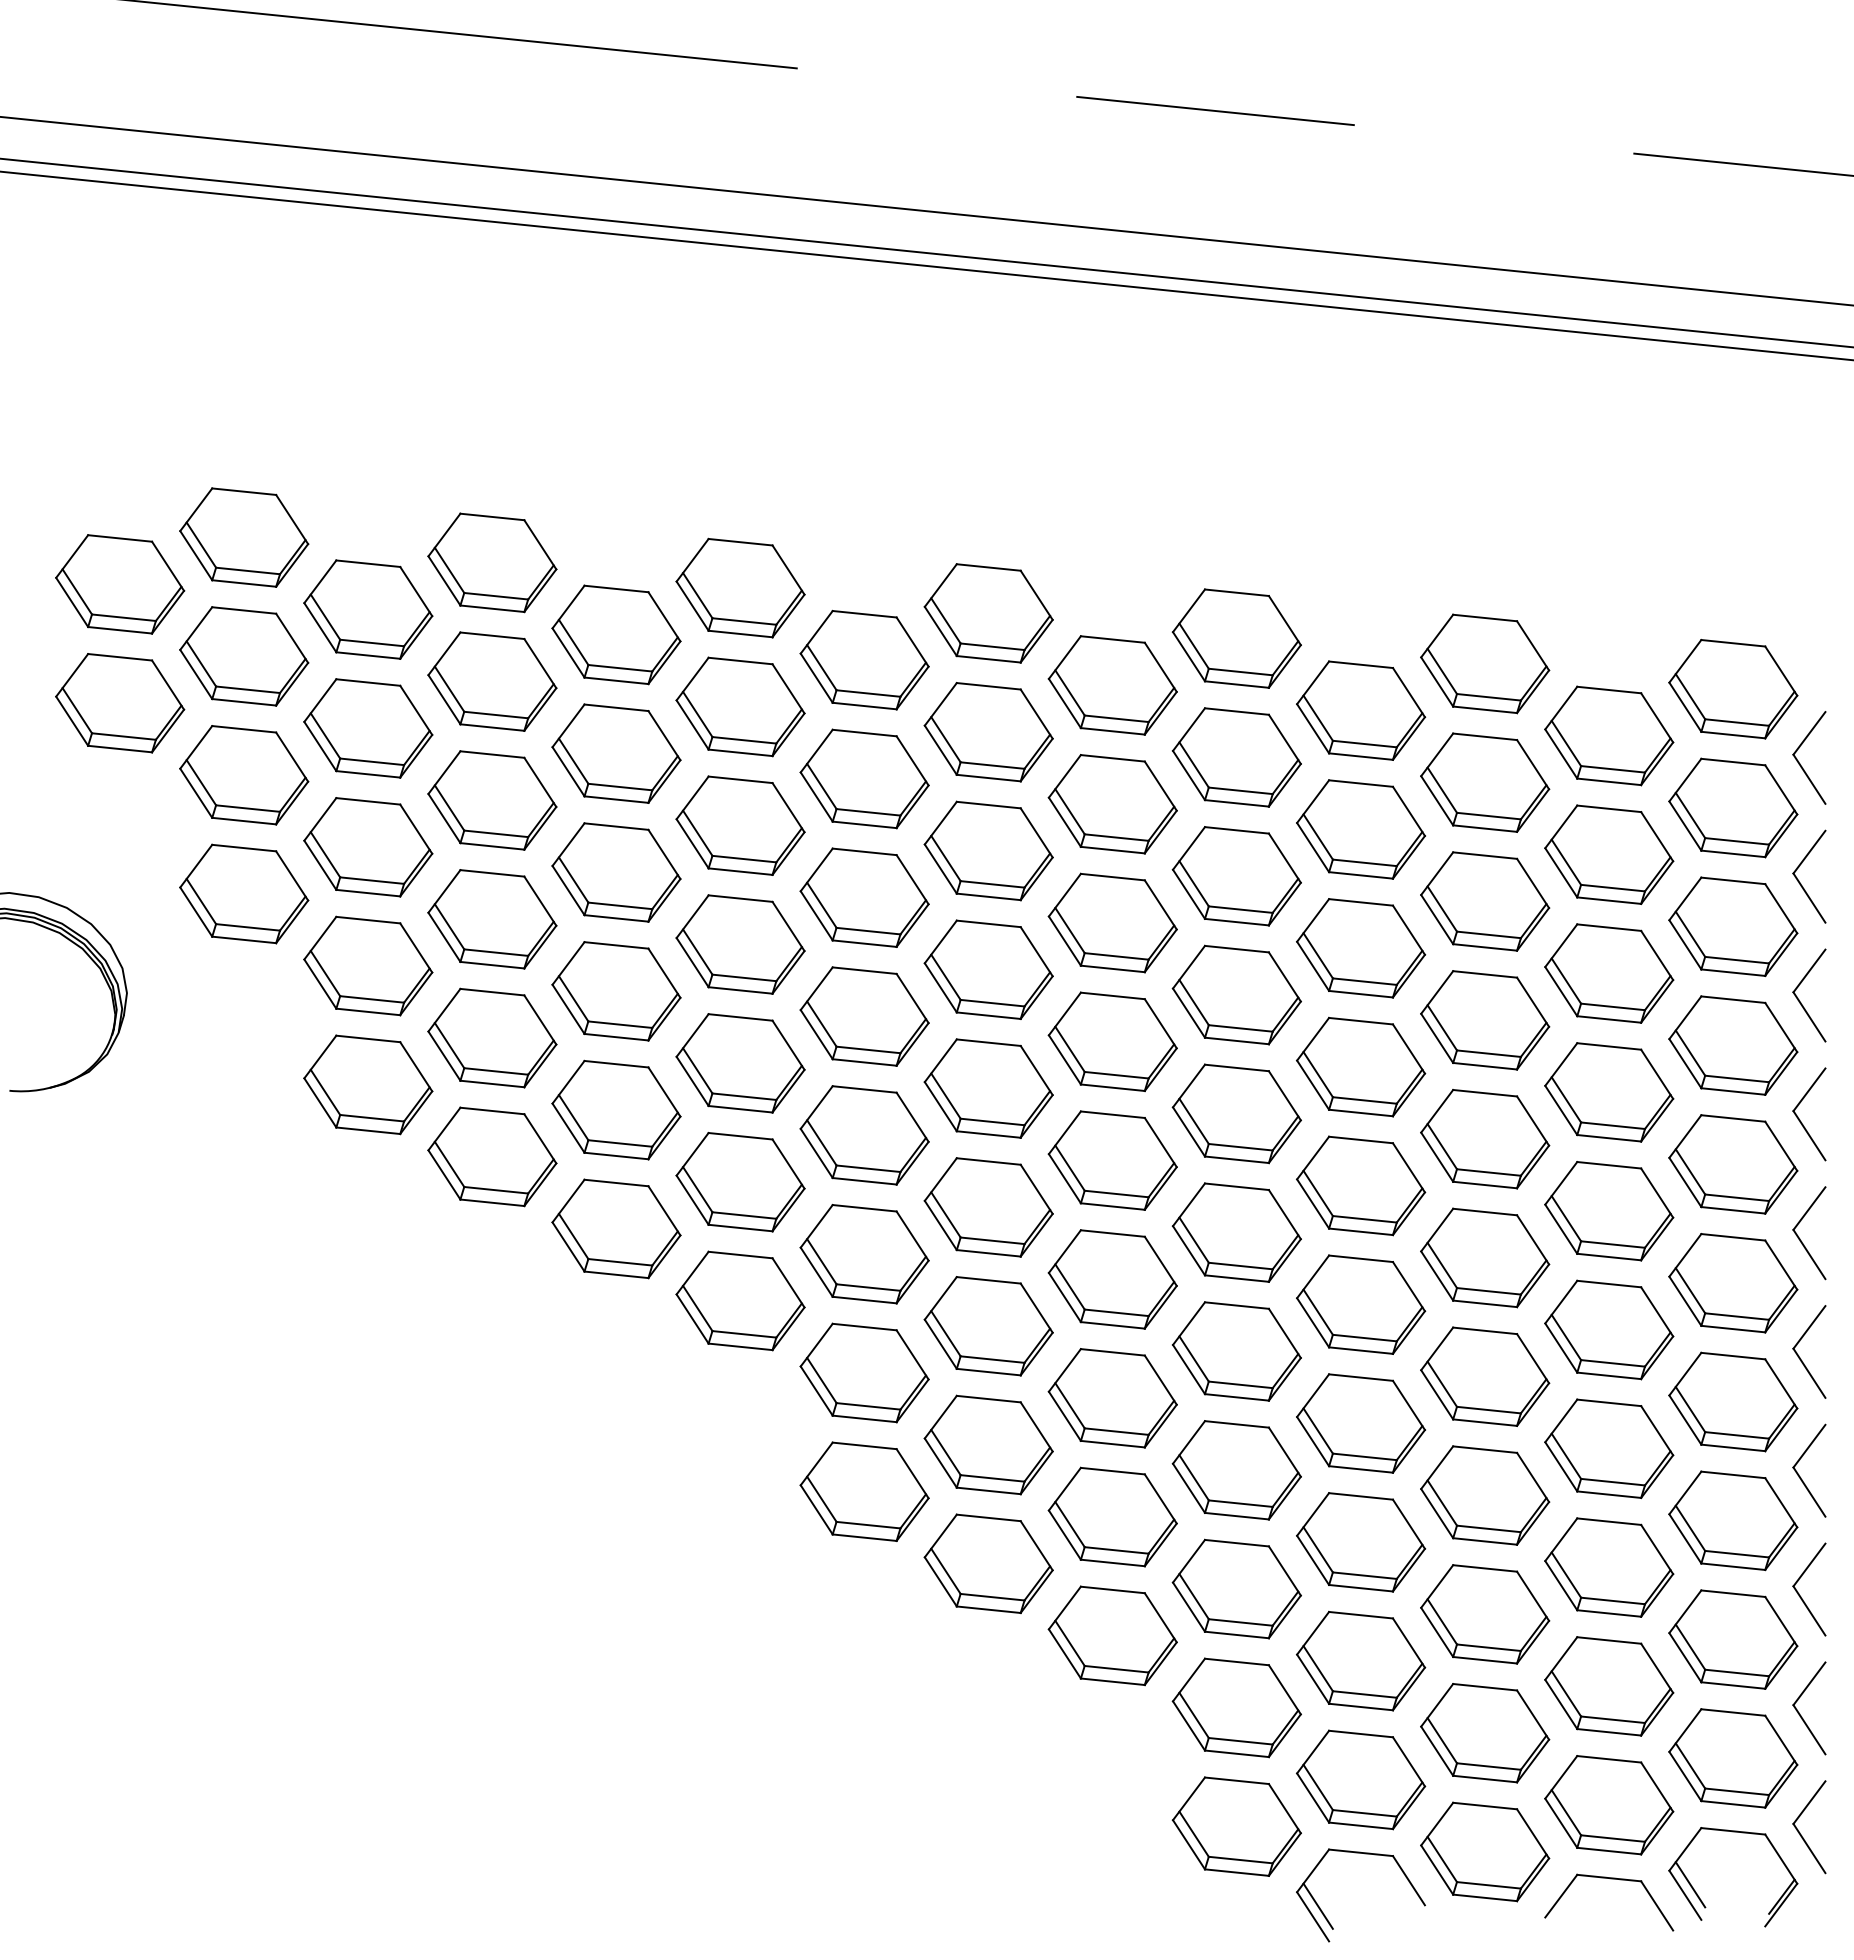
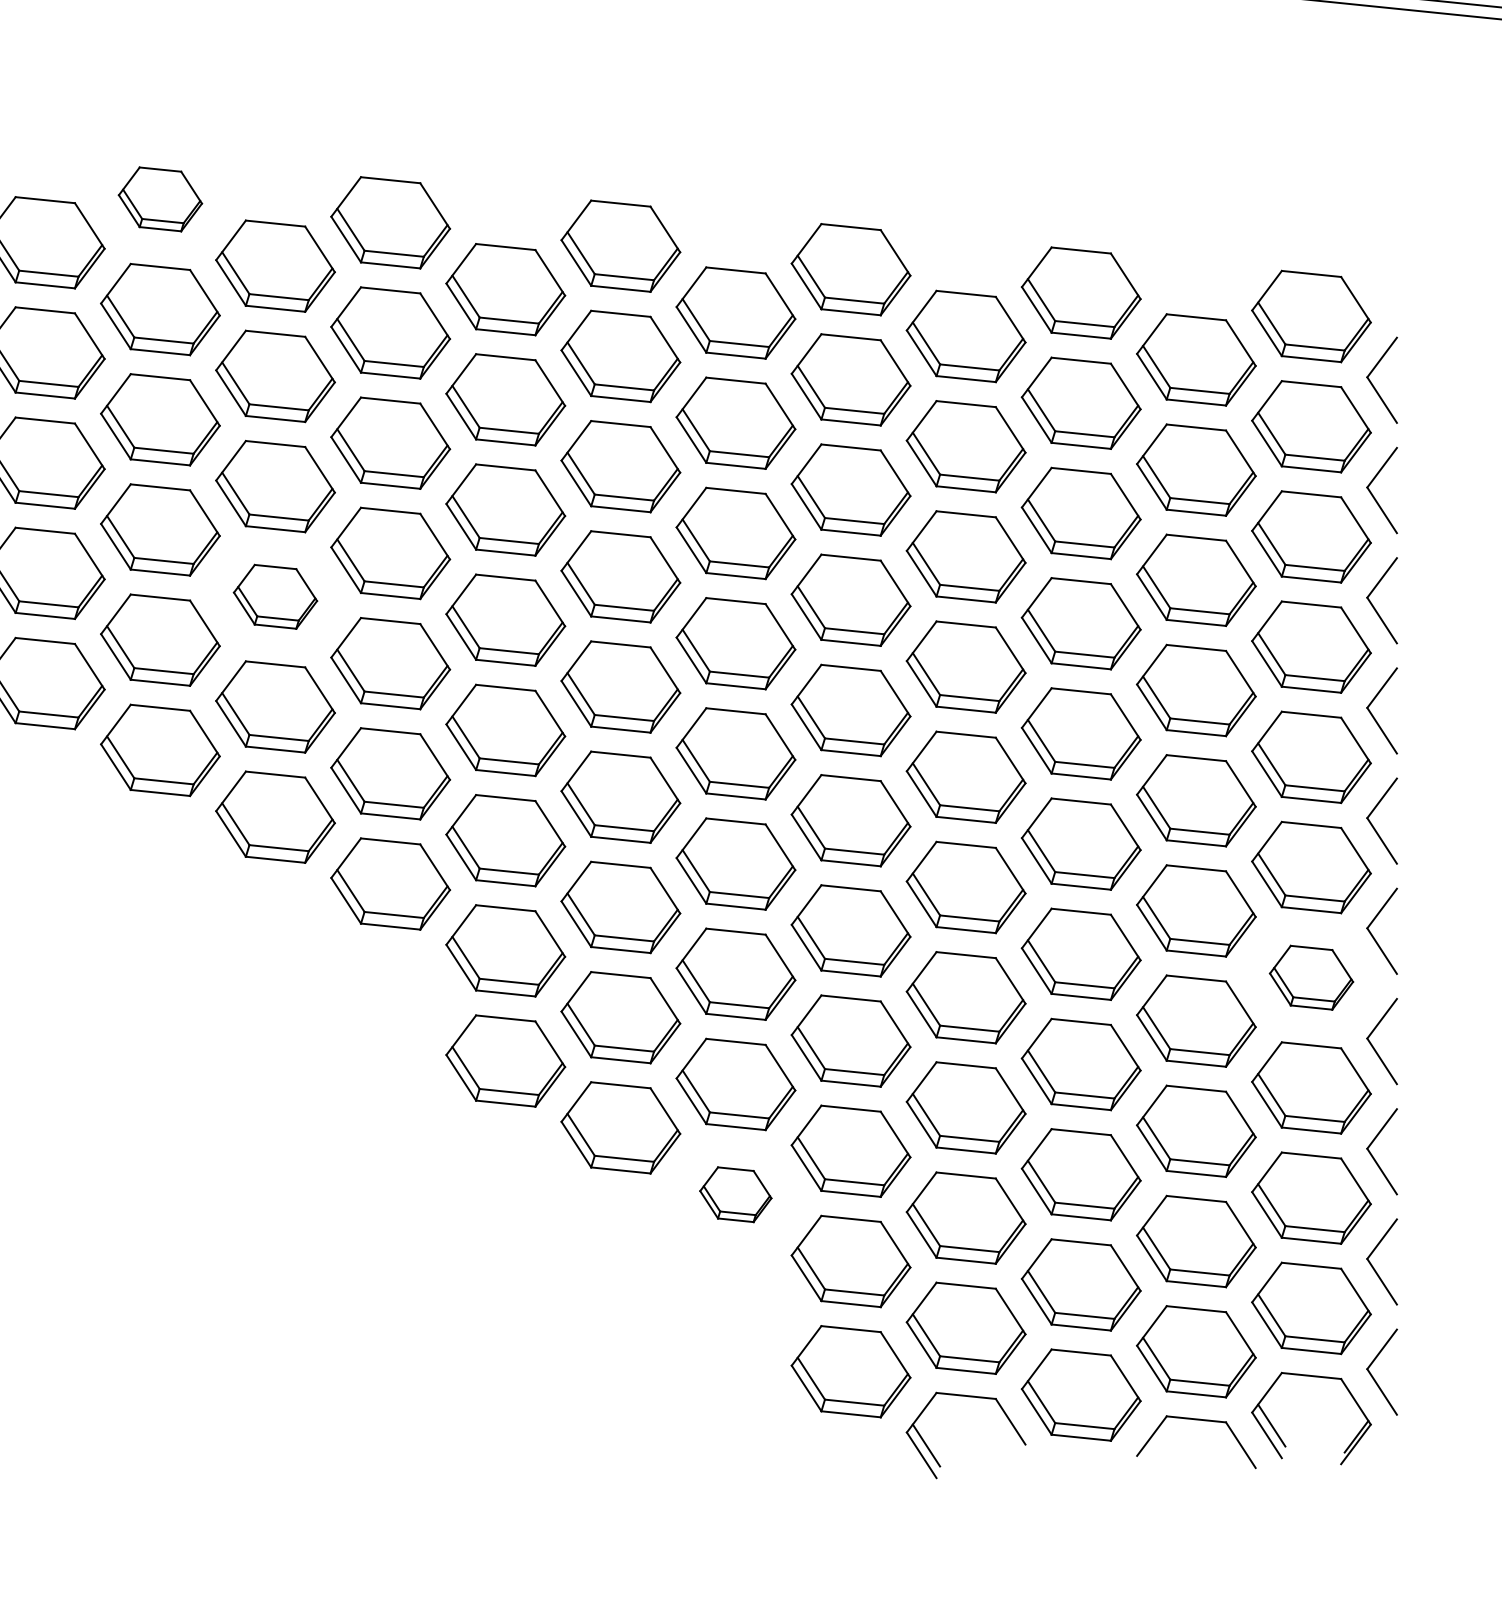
part: (492, 562) -> (160, 199), size x0.7
part: (616, 991) -> (275, 596), size x0.7
part: (1733, 1401) -> (1311, 977), size x0.7
part: (1112, 1635) -> (735, 1194), size x0.6

